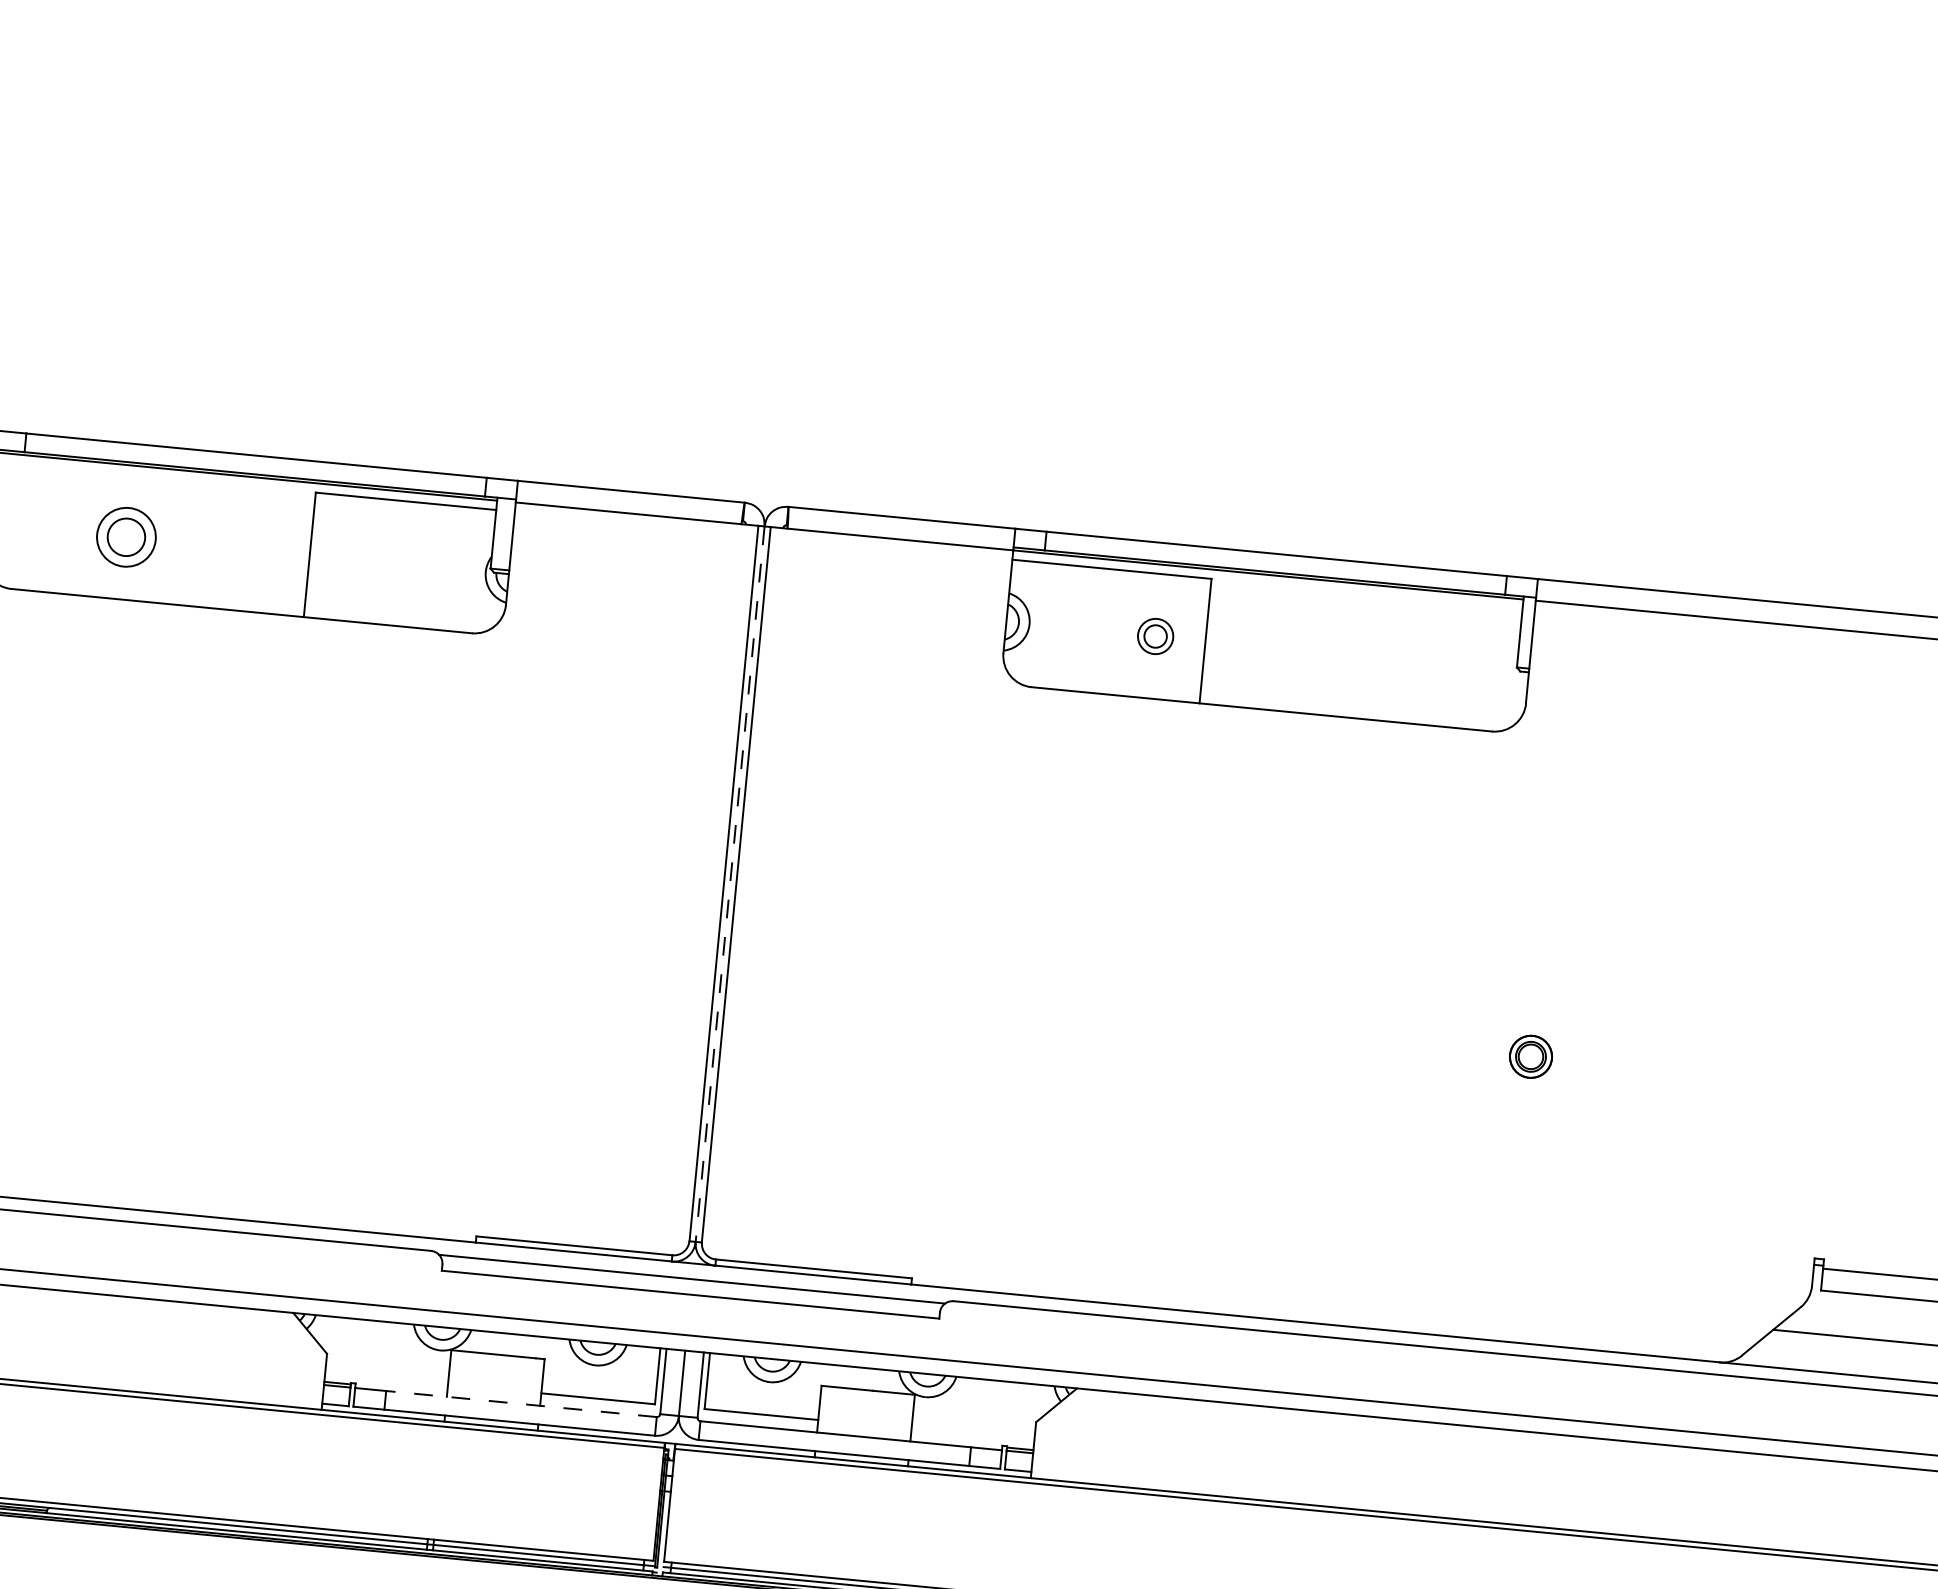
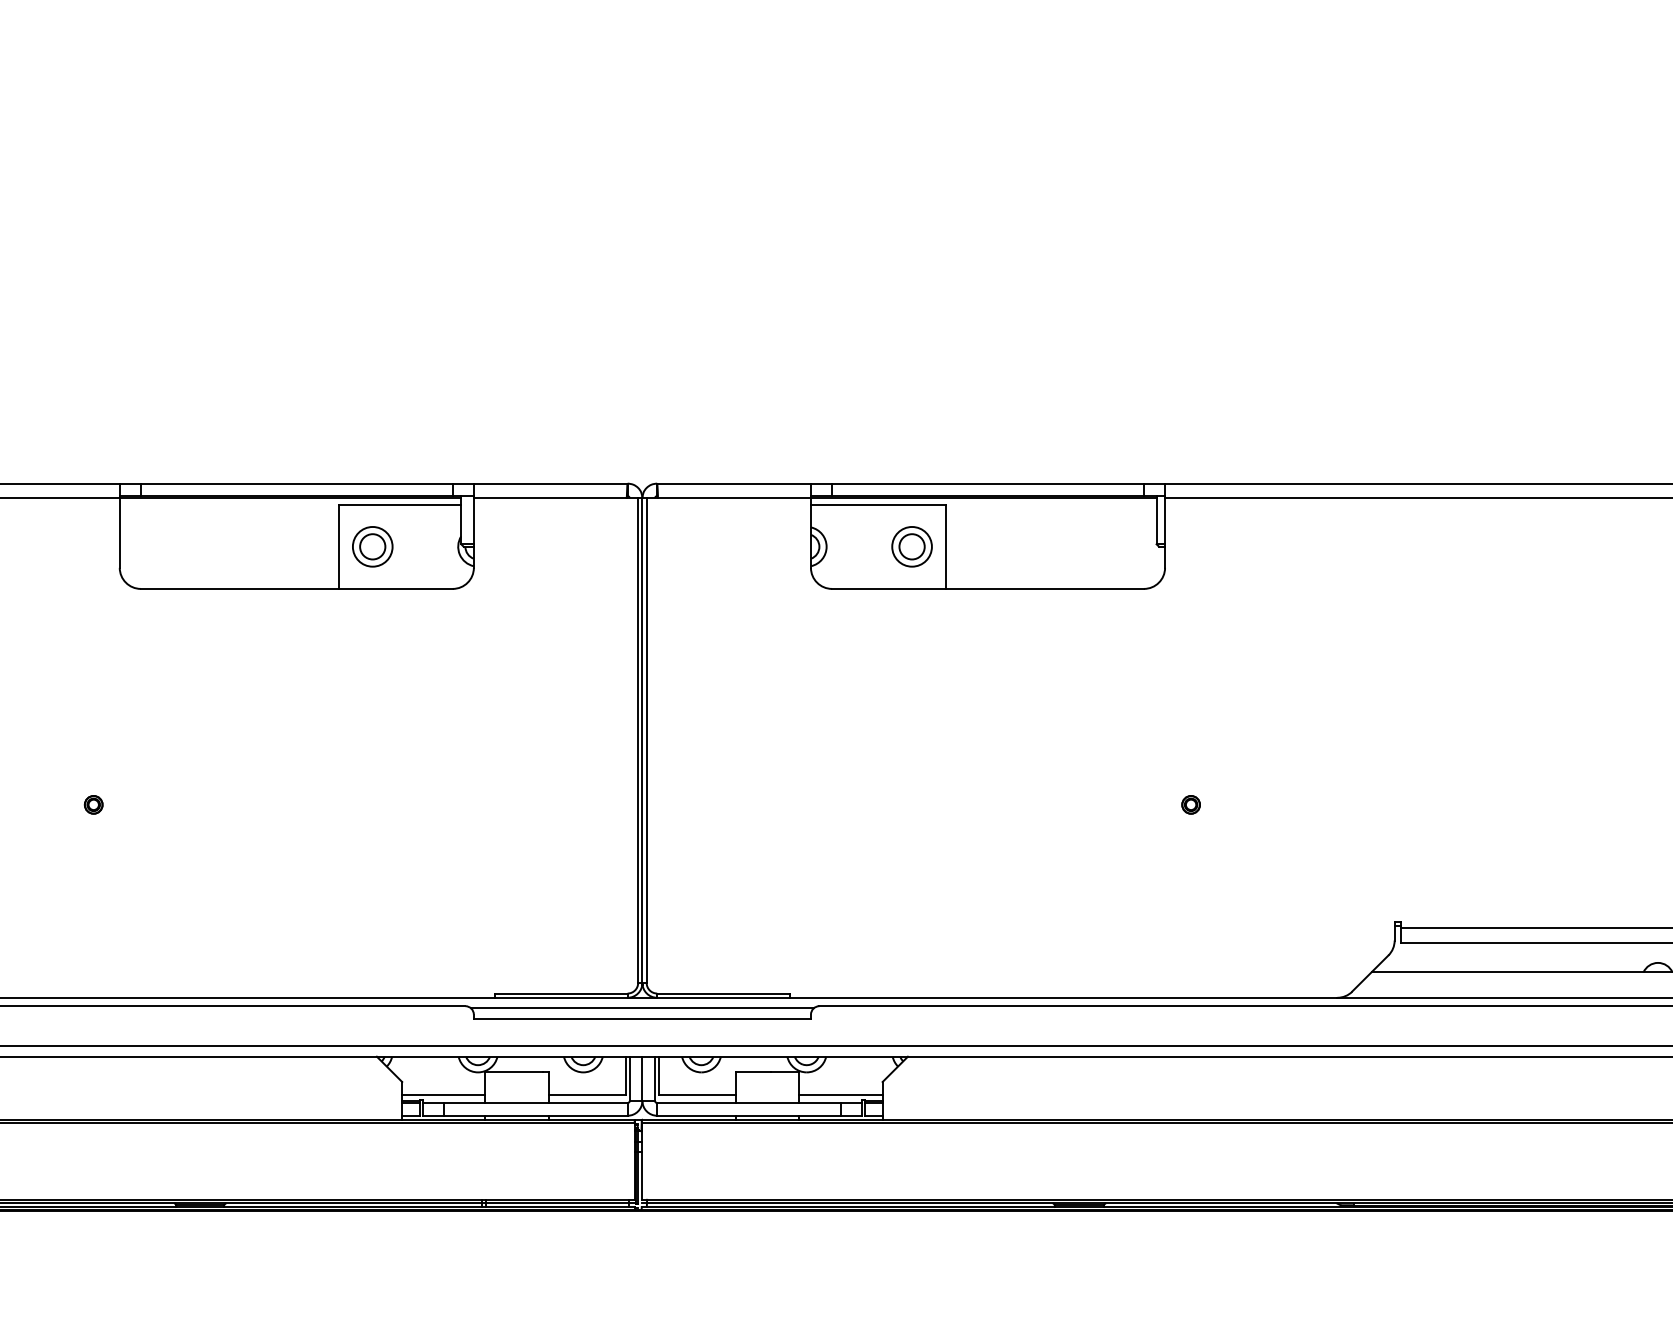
part: (126, 536) -> (372, 546), moved
part: (1154, 635) -> (911, 546), size x1.67
line: (730, 885) -> (642, 741), dashed -> solid
part: (1530, 1056) -> (1190, 804), size x0.62
line: (386, 1378) -> (443, 1094), added
line: (520, 1404) -> (535, 1103), dashed -> solid
line: (972, 1434) -> (840, 1094), added

